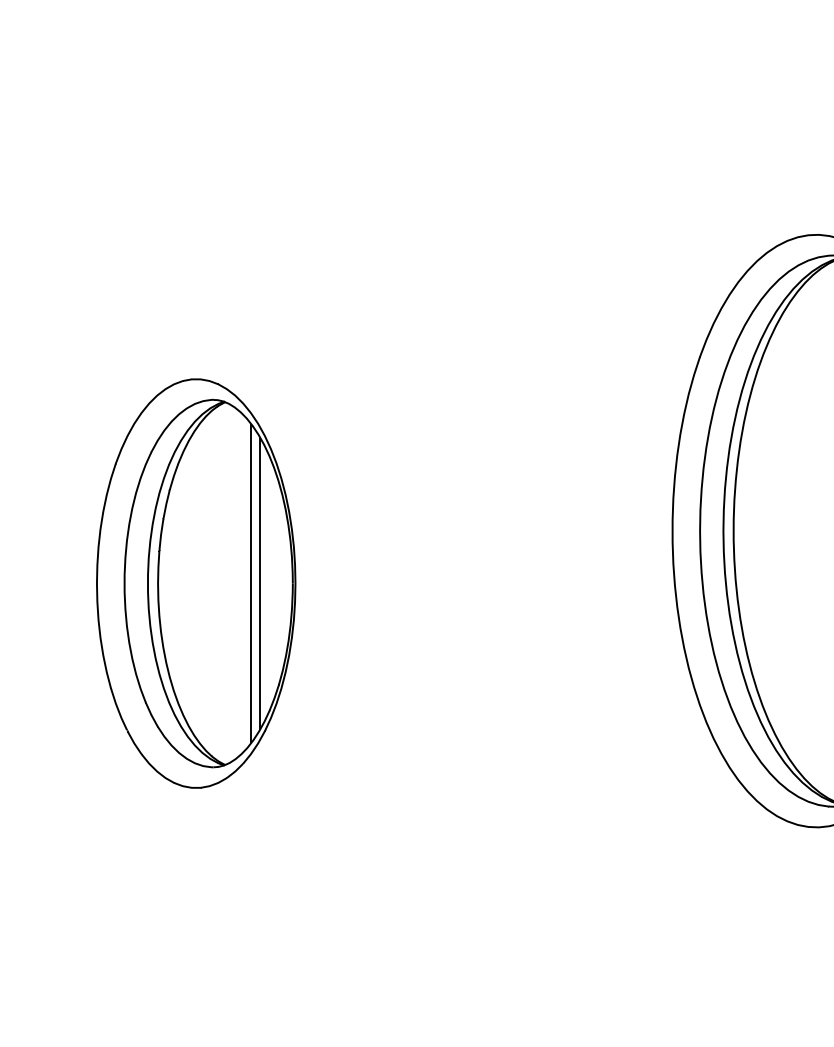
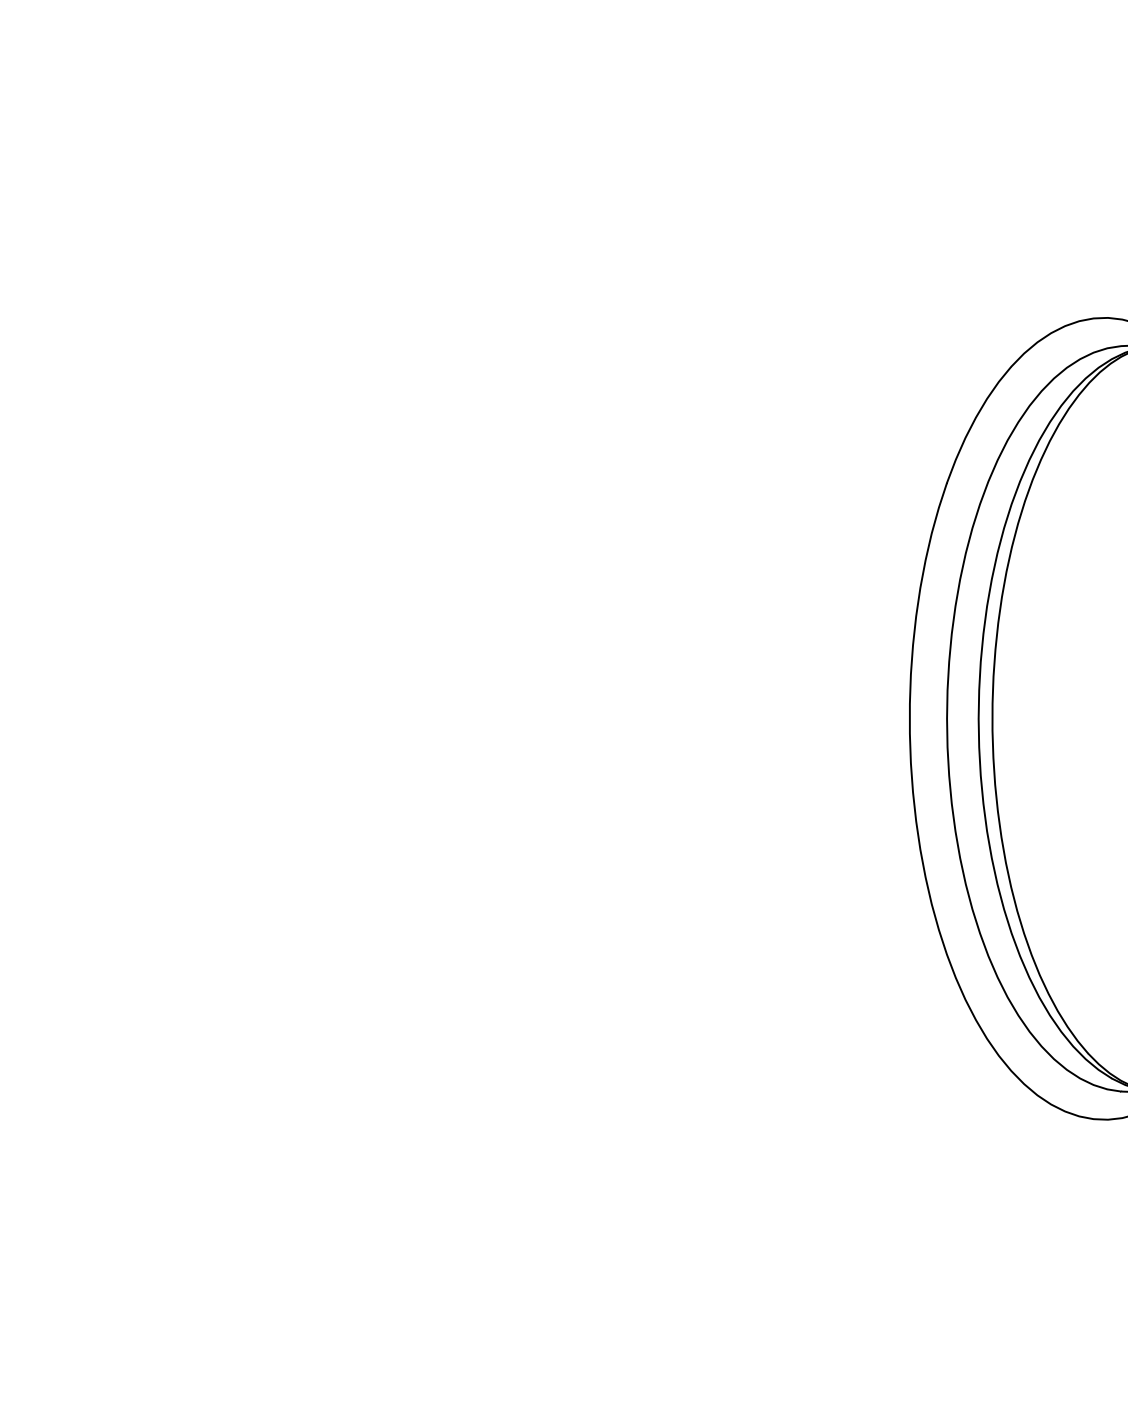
part: (196, 583) -> (265, 789), removed

